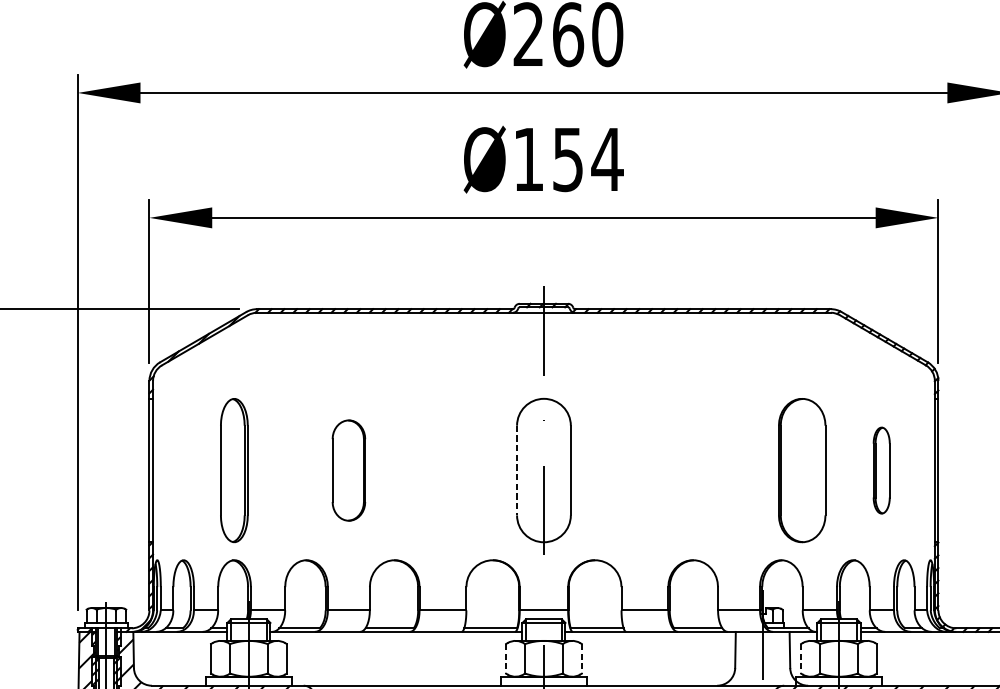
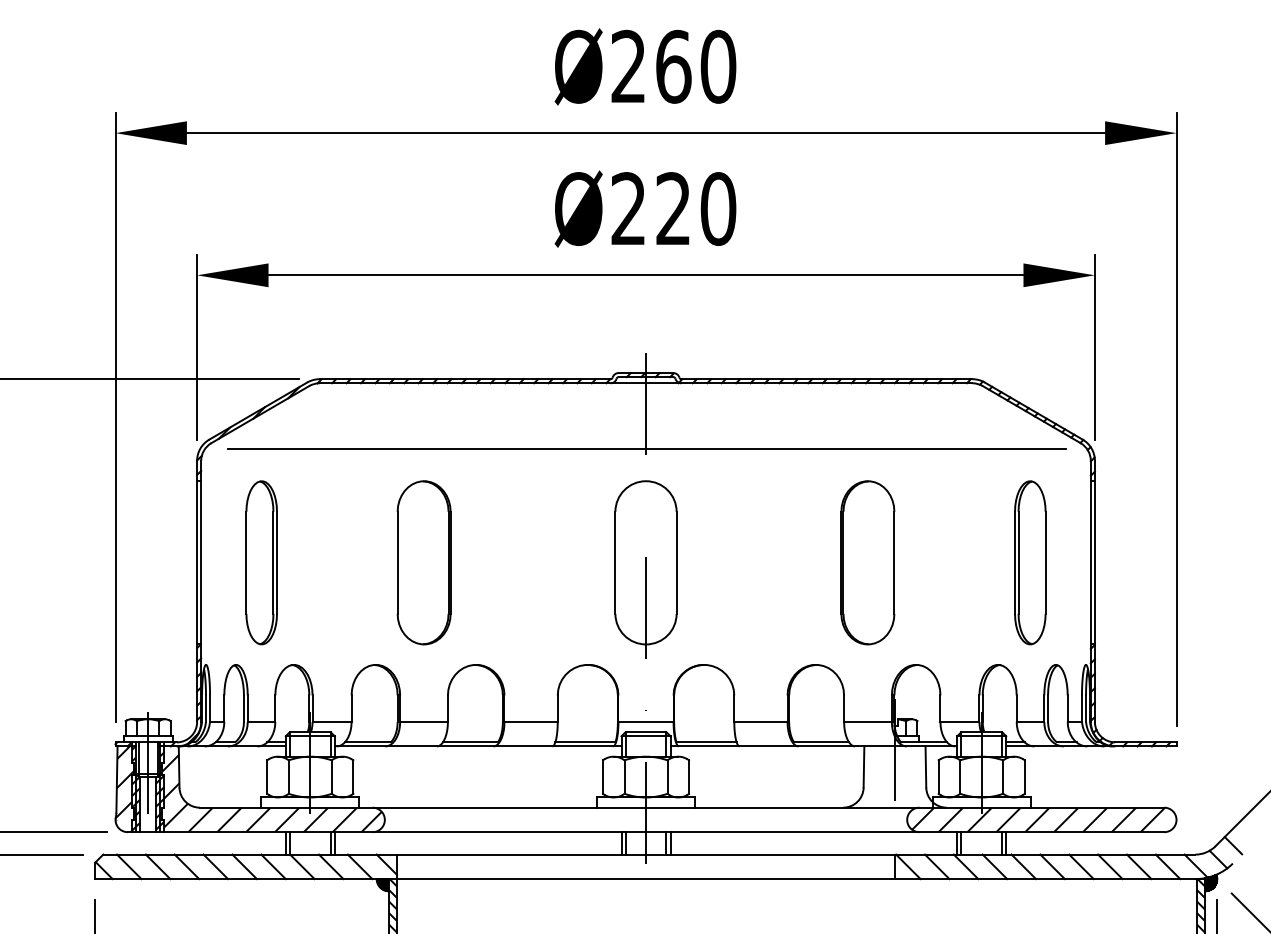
text: (568, 159) -> (673, 208), Ø154 -> Ø220
line: (544, 370) -> (646, 448), added
part: (234, 470) -> (261, 562), moved
part: (348, 470) -> (423, 562), size x1.43
part: (801, 470) -> (867, 562), moved
part: (881, 470) -> (1030, 562), size x1.67
line: (517, 471) -> (615, 563), dashed -> solid
line: (505, 659) -> (602, 777), dashed -> solid
line: (582, 659) -> (689, 777), dashed -> solid
line: (800, 659) -> (938, 777), dashed -> solid

